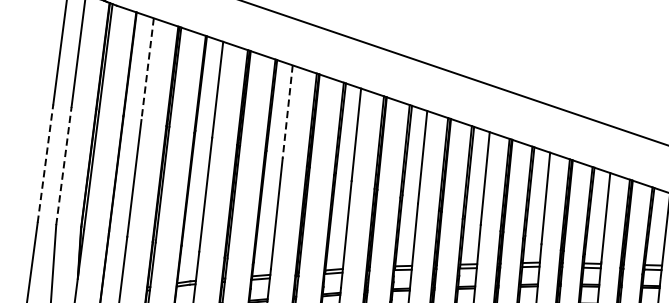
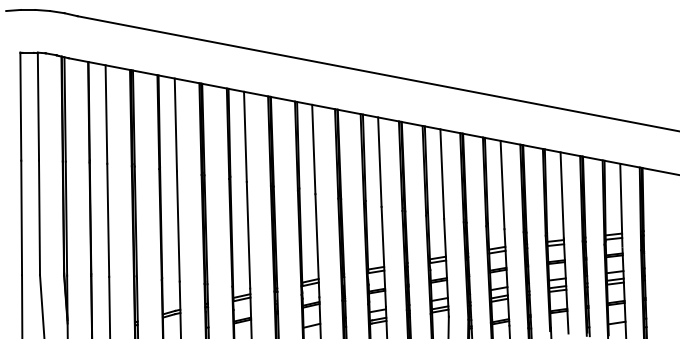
line: (147, 70) -> (106, 115), dashed -> solid
line: (287, 112) -> (245, 137), dashed -> solid
line: (45, 163) -> (21, 217), dashed -> solid
line: (63, 165) -> (39, 217), dashed -> solid

